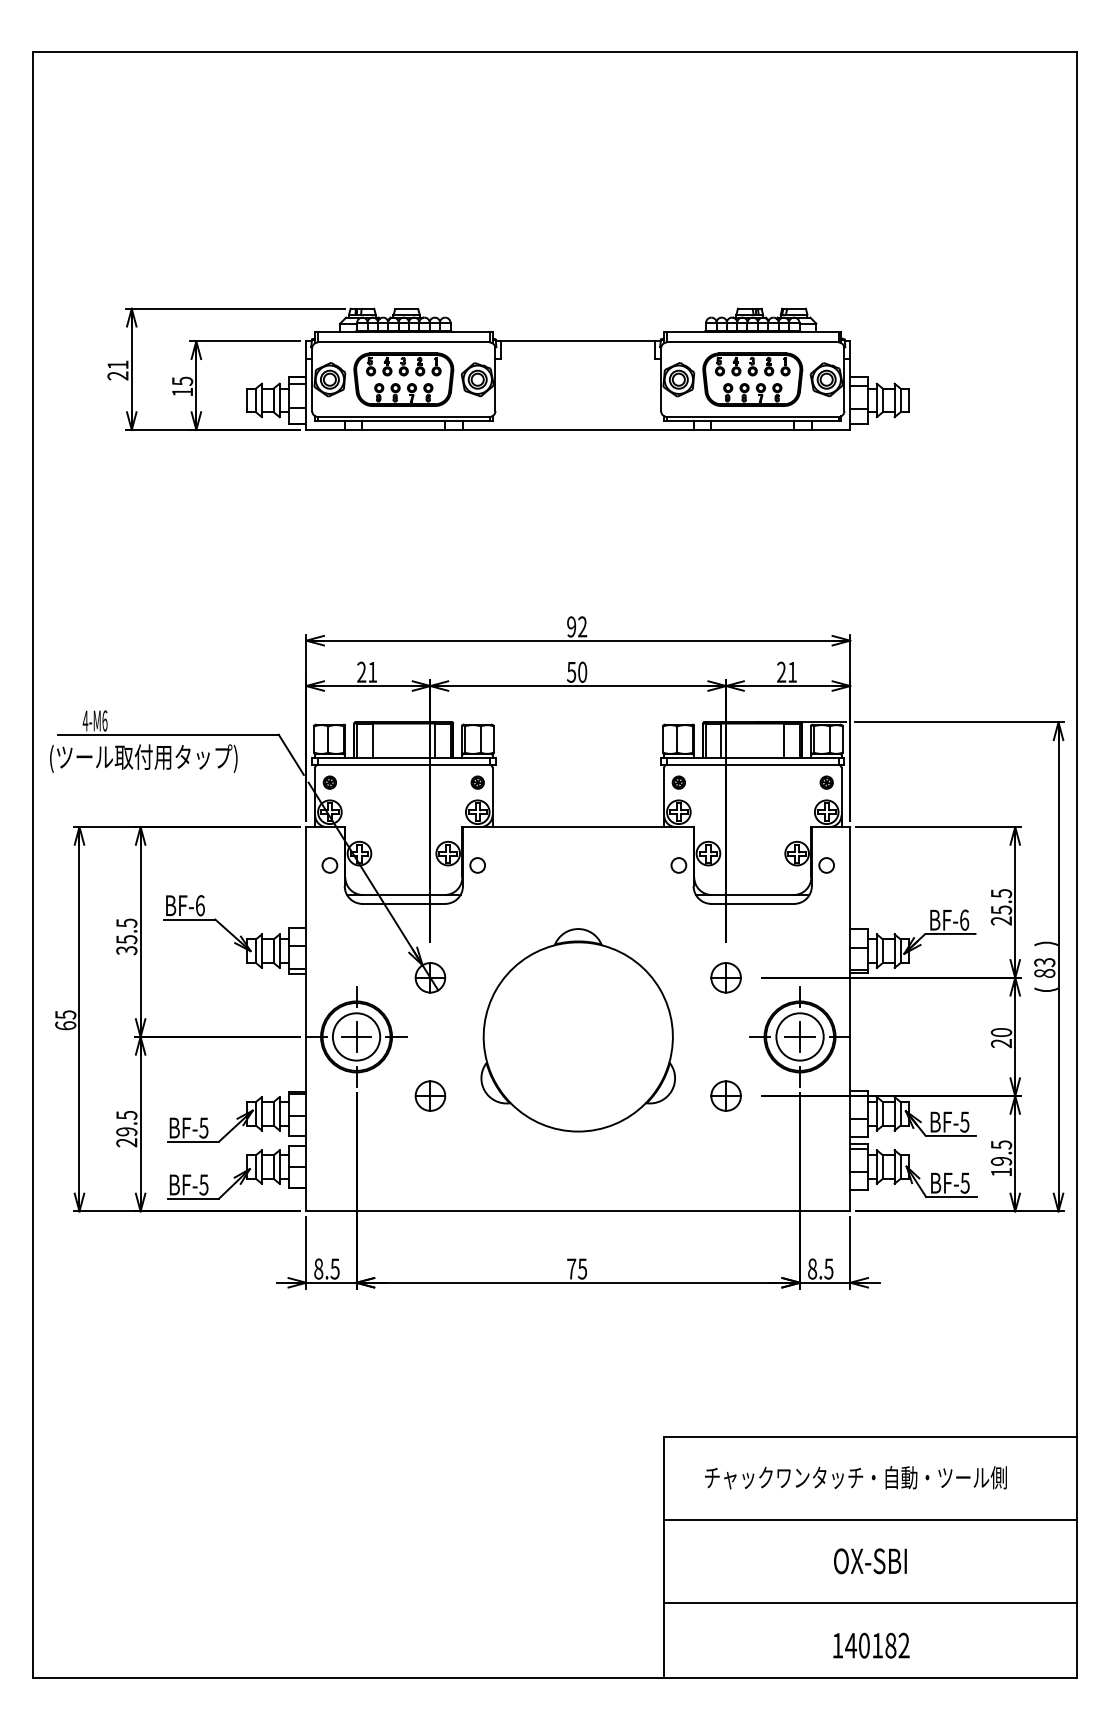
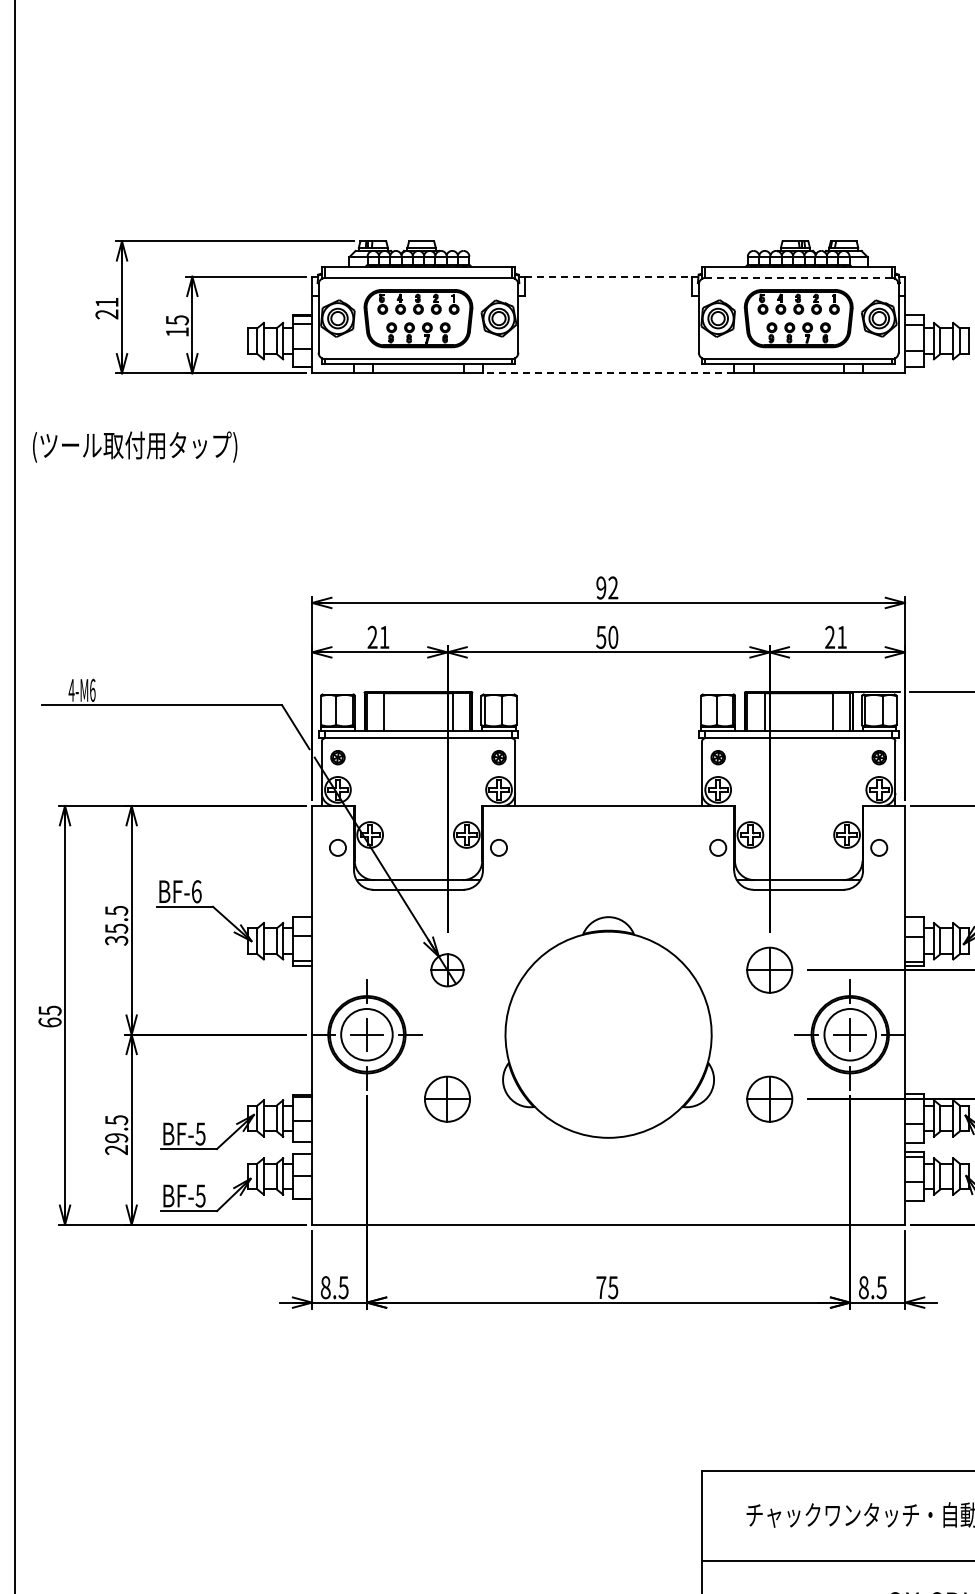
line: (578, 341) -> (608, 276), solid -> dashed
line: (752, 342) -> (798, 278), solid -> dashed
line: (577, 430) -> (607, 373), solid -> dashed
text: (143, 758) -> (134, 446), moved
part: (725, 977) -> (769, 969), size x1.4
part: (430, 1095) -> (447, 1098), size x1.4
part: (725, 1095) -> (769, 1098), size x1.4

